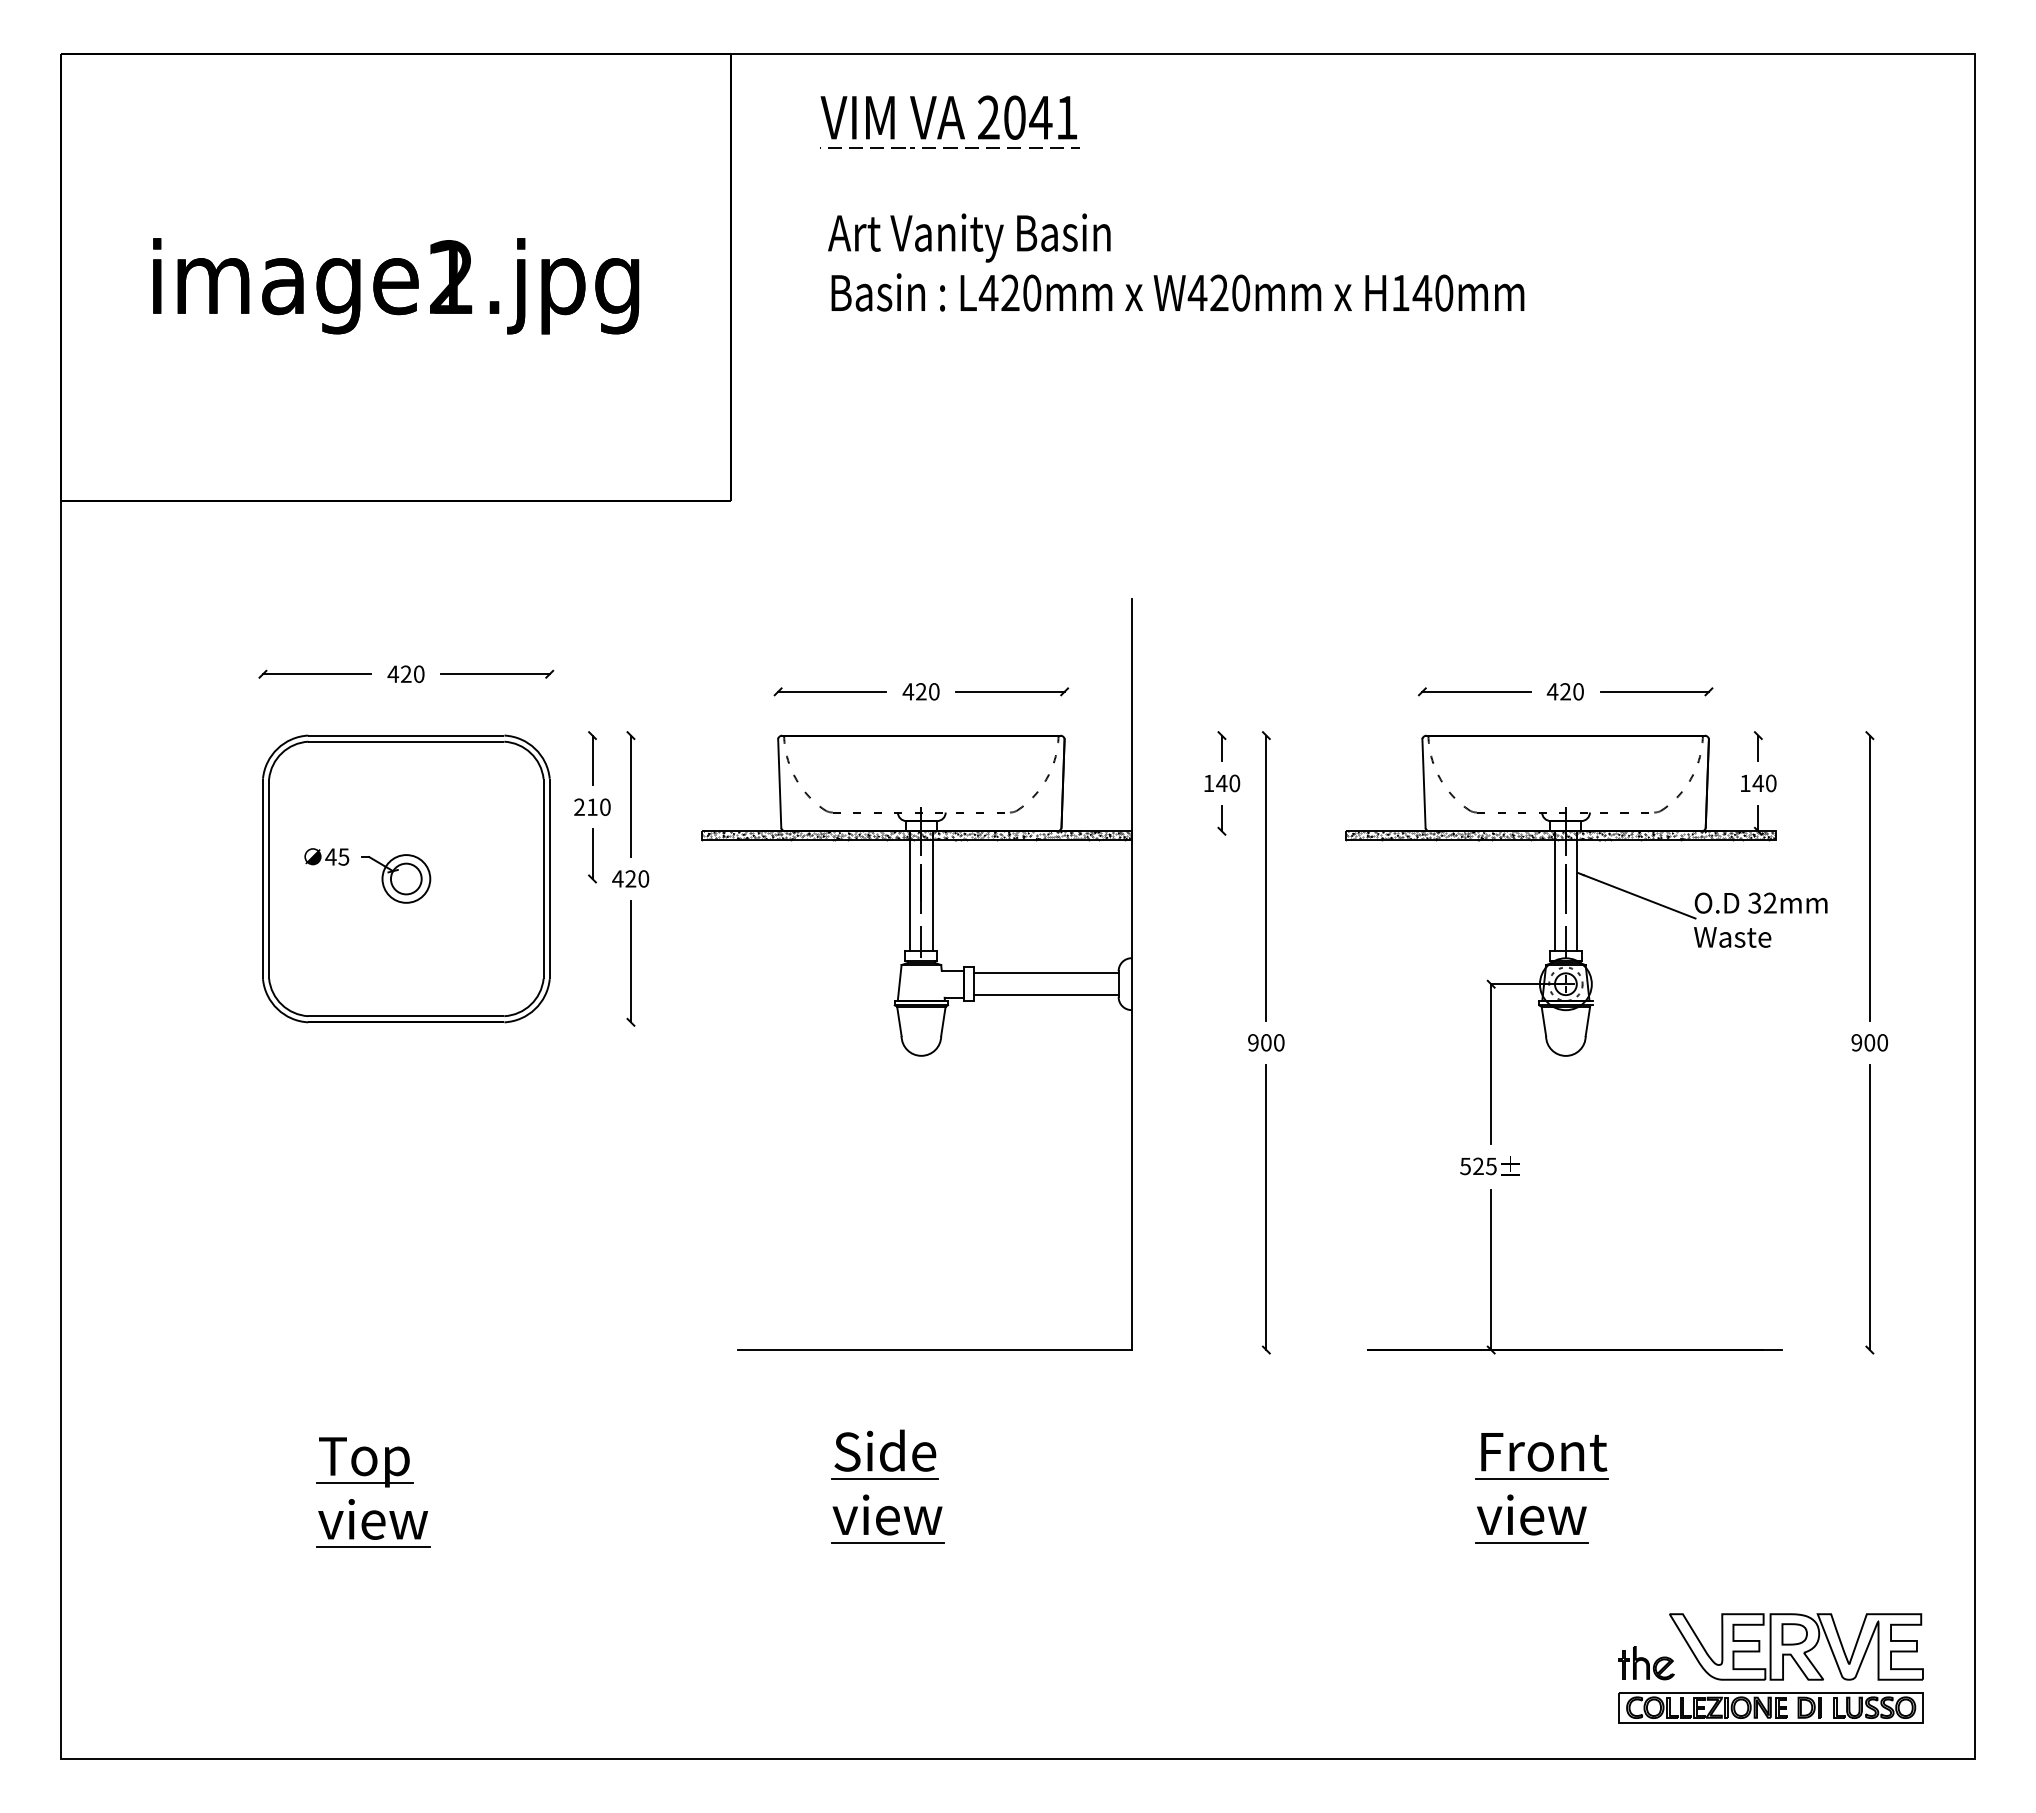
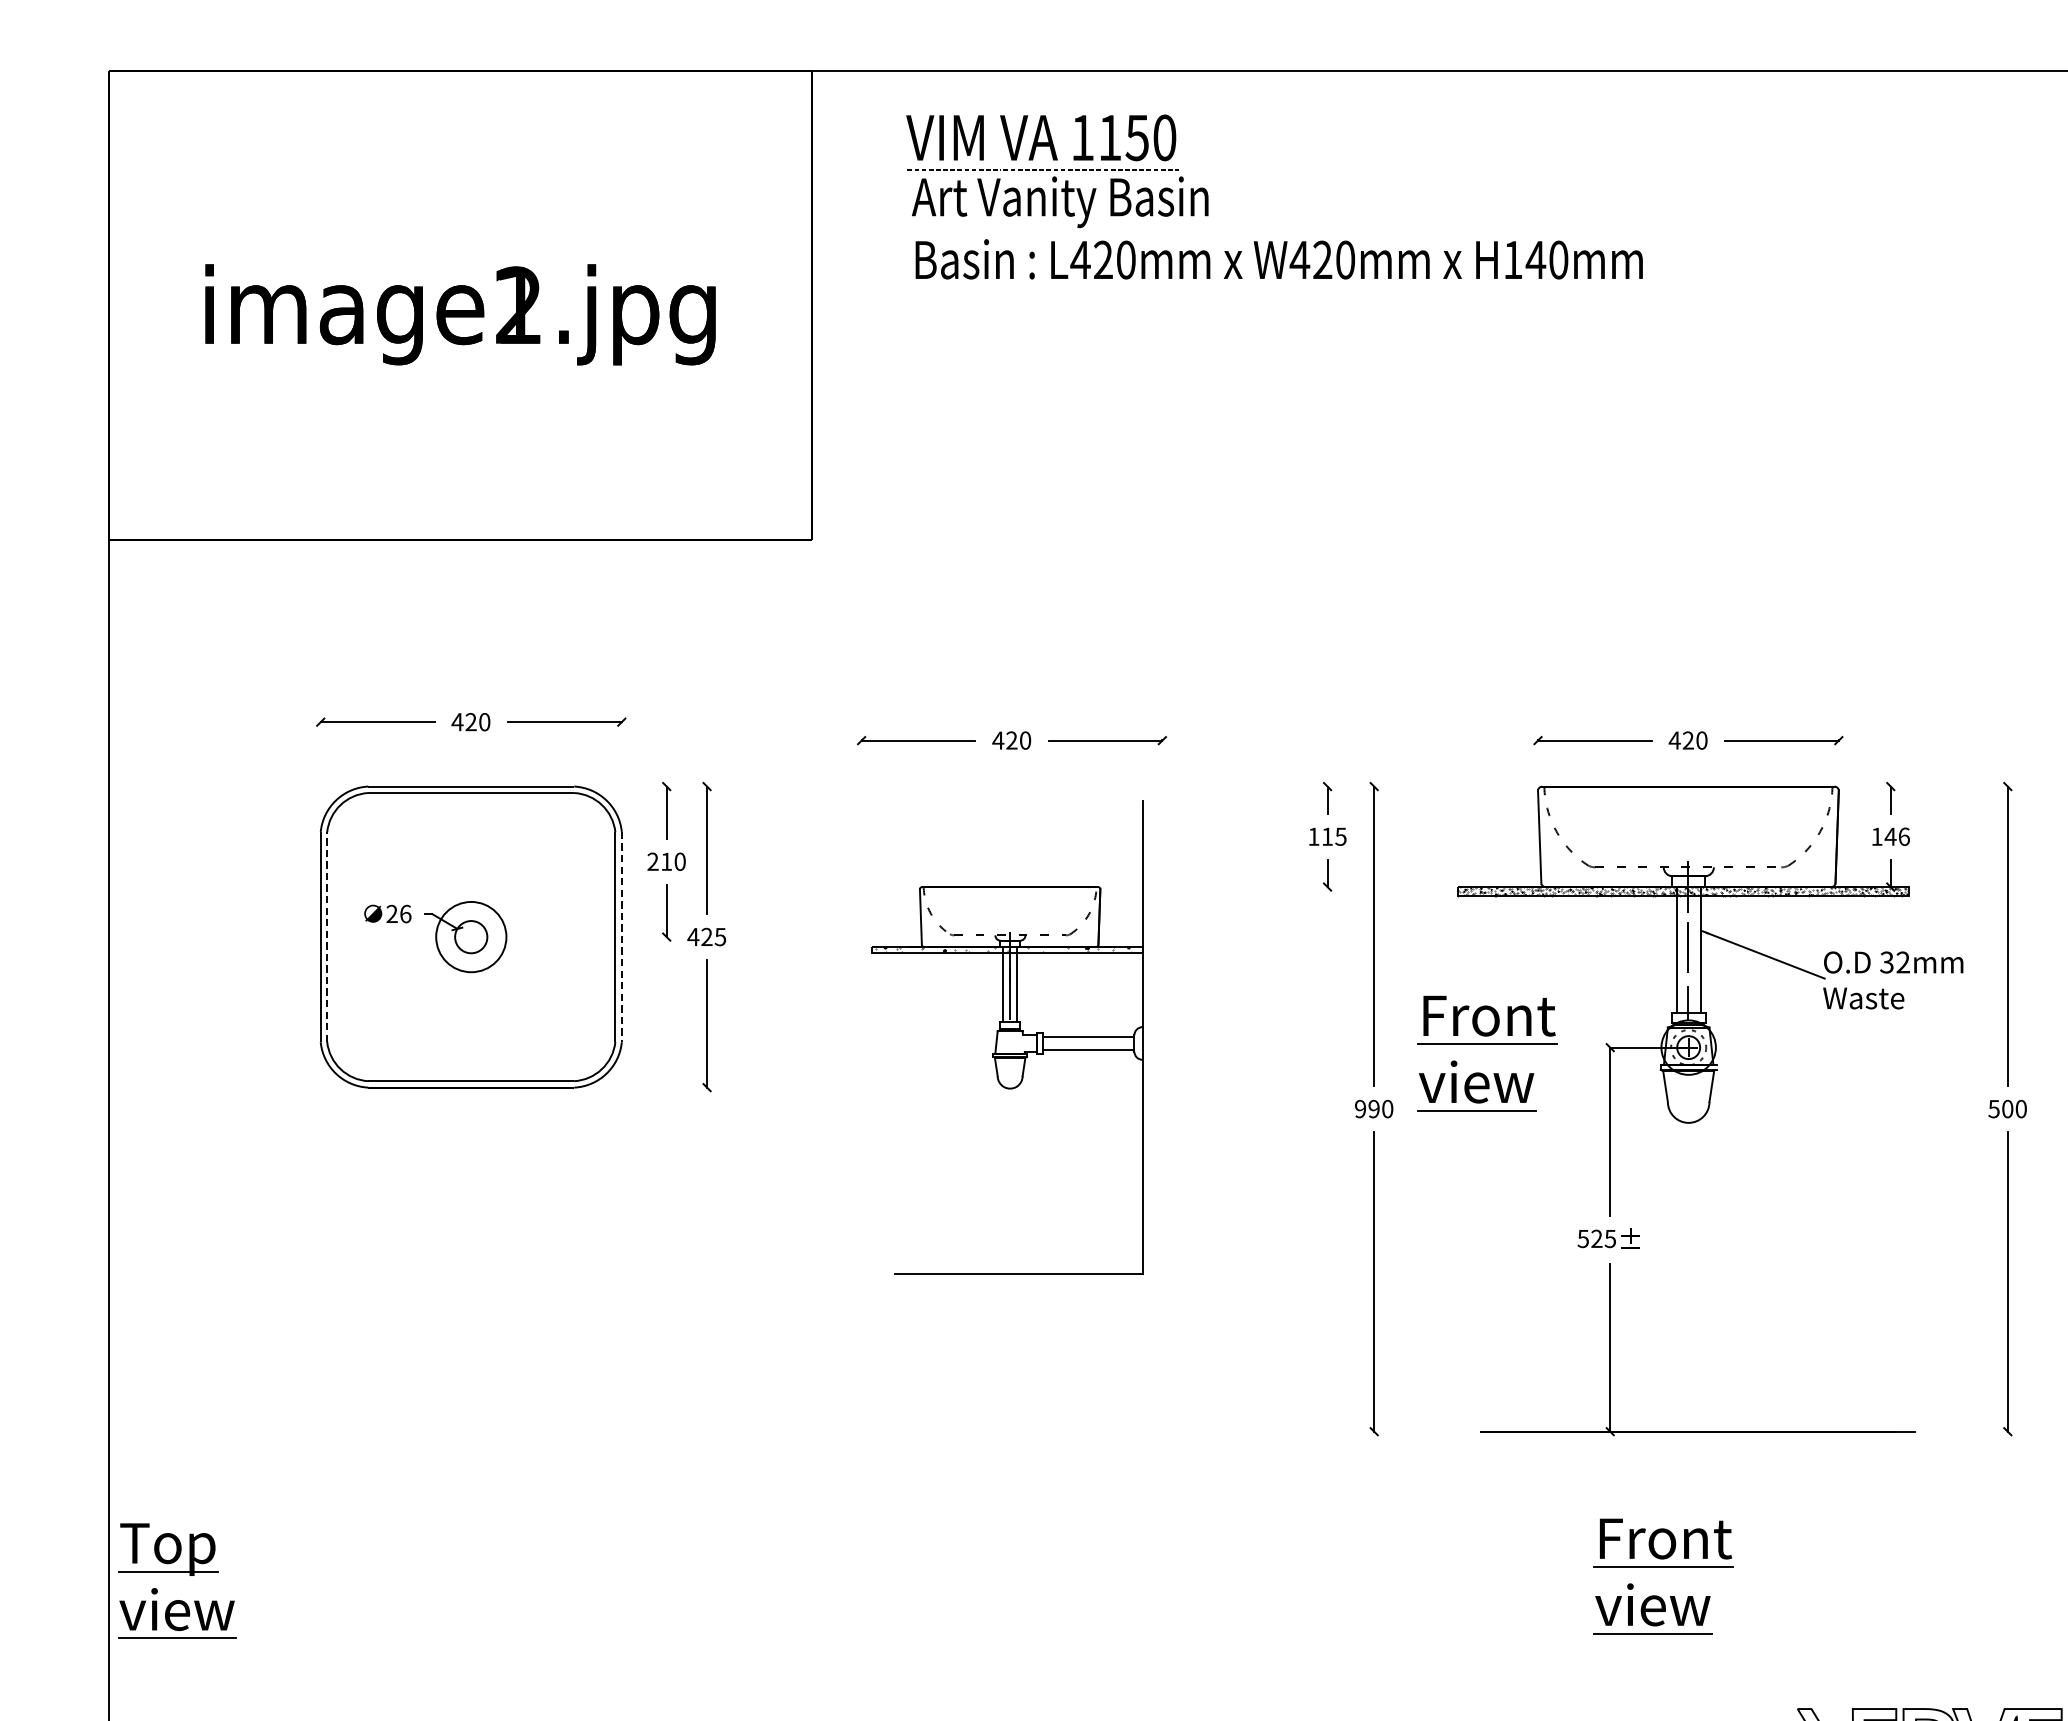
text: (1027, 117) -> (1123, 137), 2041 -> 1150
text: (1176, 262) -> (1277, 227), moved
text: (1228, 783) -> (1334, 836), 140 -> 115
text: (1771, 783) -> (1904, 836), 140 -> 146
text: (337, 856) -> (398, 913), 45 -> 26
line: (269, 878) -> (327, 936), solid -> dashed
circle: (406, 878) -> (471, 936), size x1.4
text: (643, 878) -> (720, 936), 420 -> 425
line: (549, 879) -> (621, 937), solid -> dashed
part: (916, 974) -> (1006, 1037), size x0.6
part: (1373, 981) -> (1486, 1044), added
text: (1266, 1042) -> (1374, 1108), 900 -> 990
text: (1856, 1042) -> (1993, 1108), 900 -> 500
part: (887, 1479) -> (976, 1567), removed
part: (373, 1483) -> (177, 1571), moved

